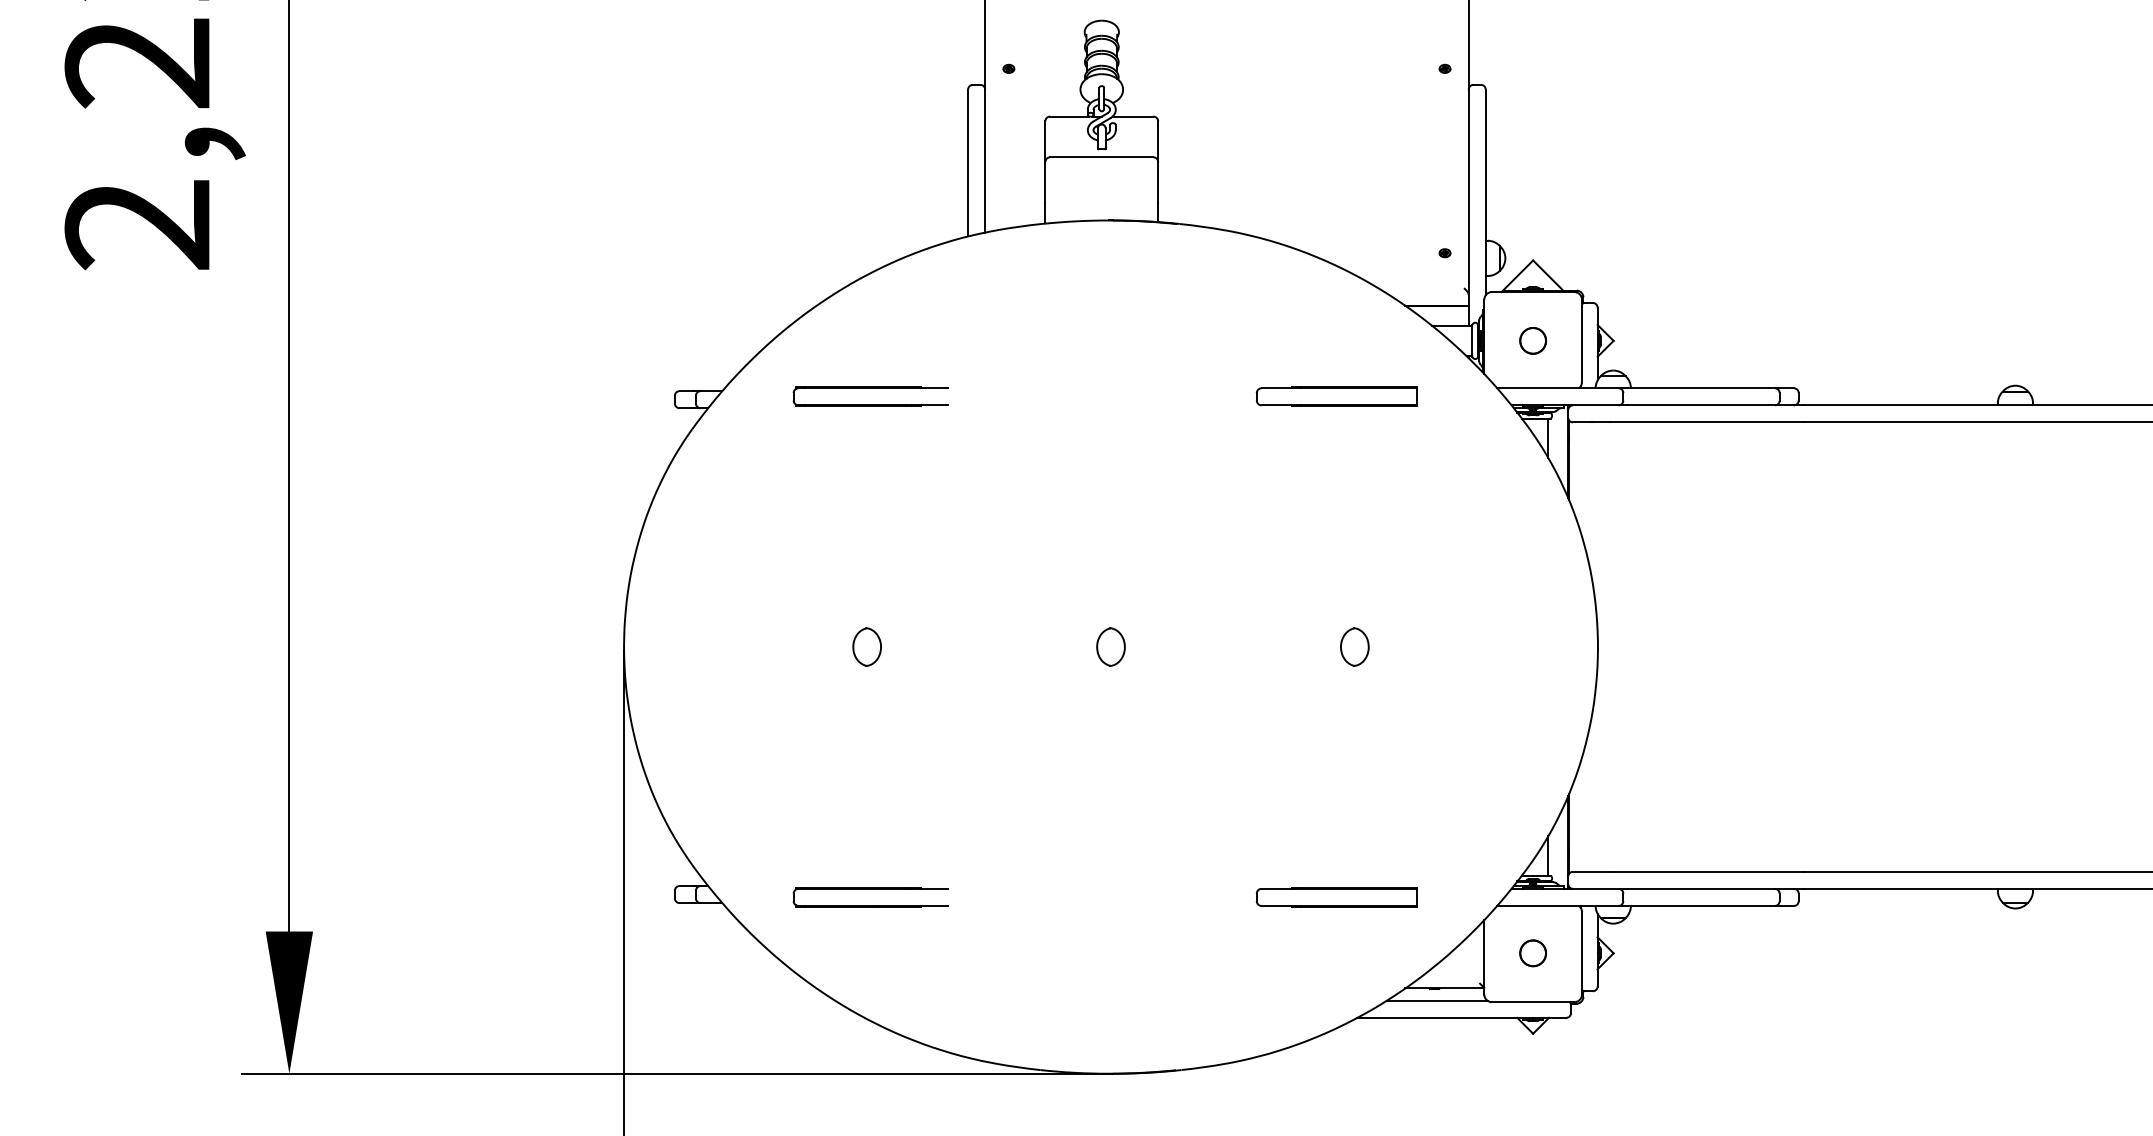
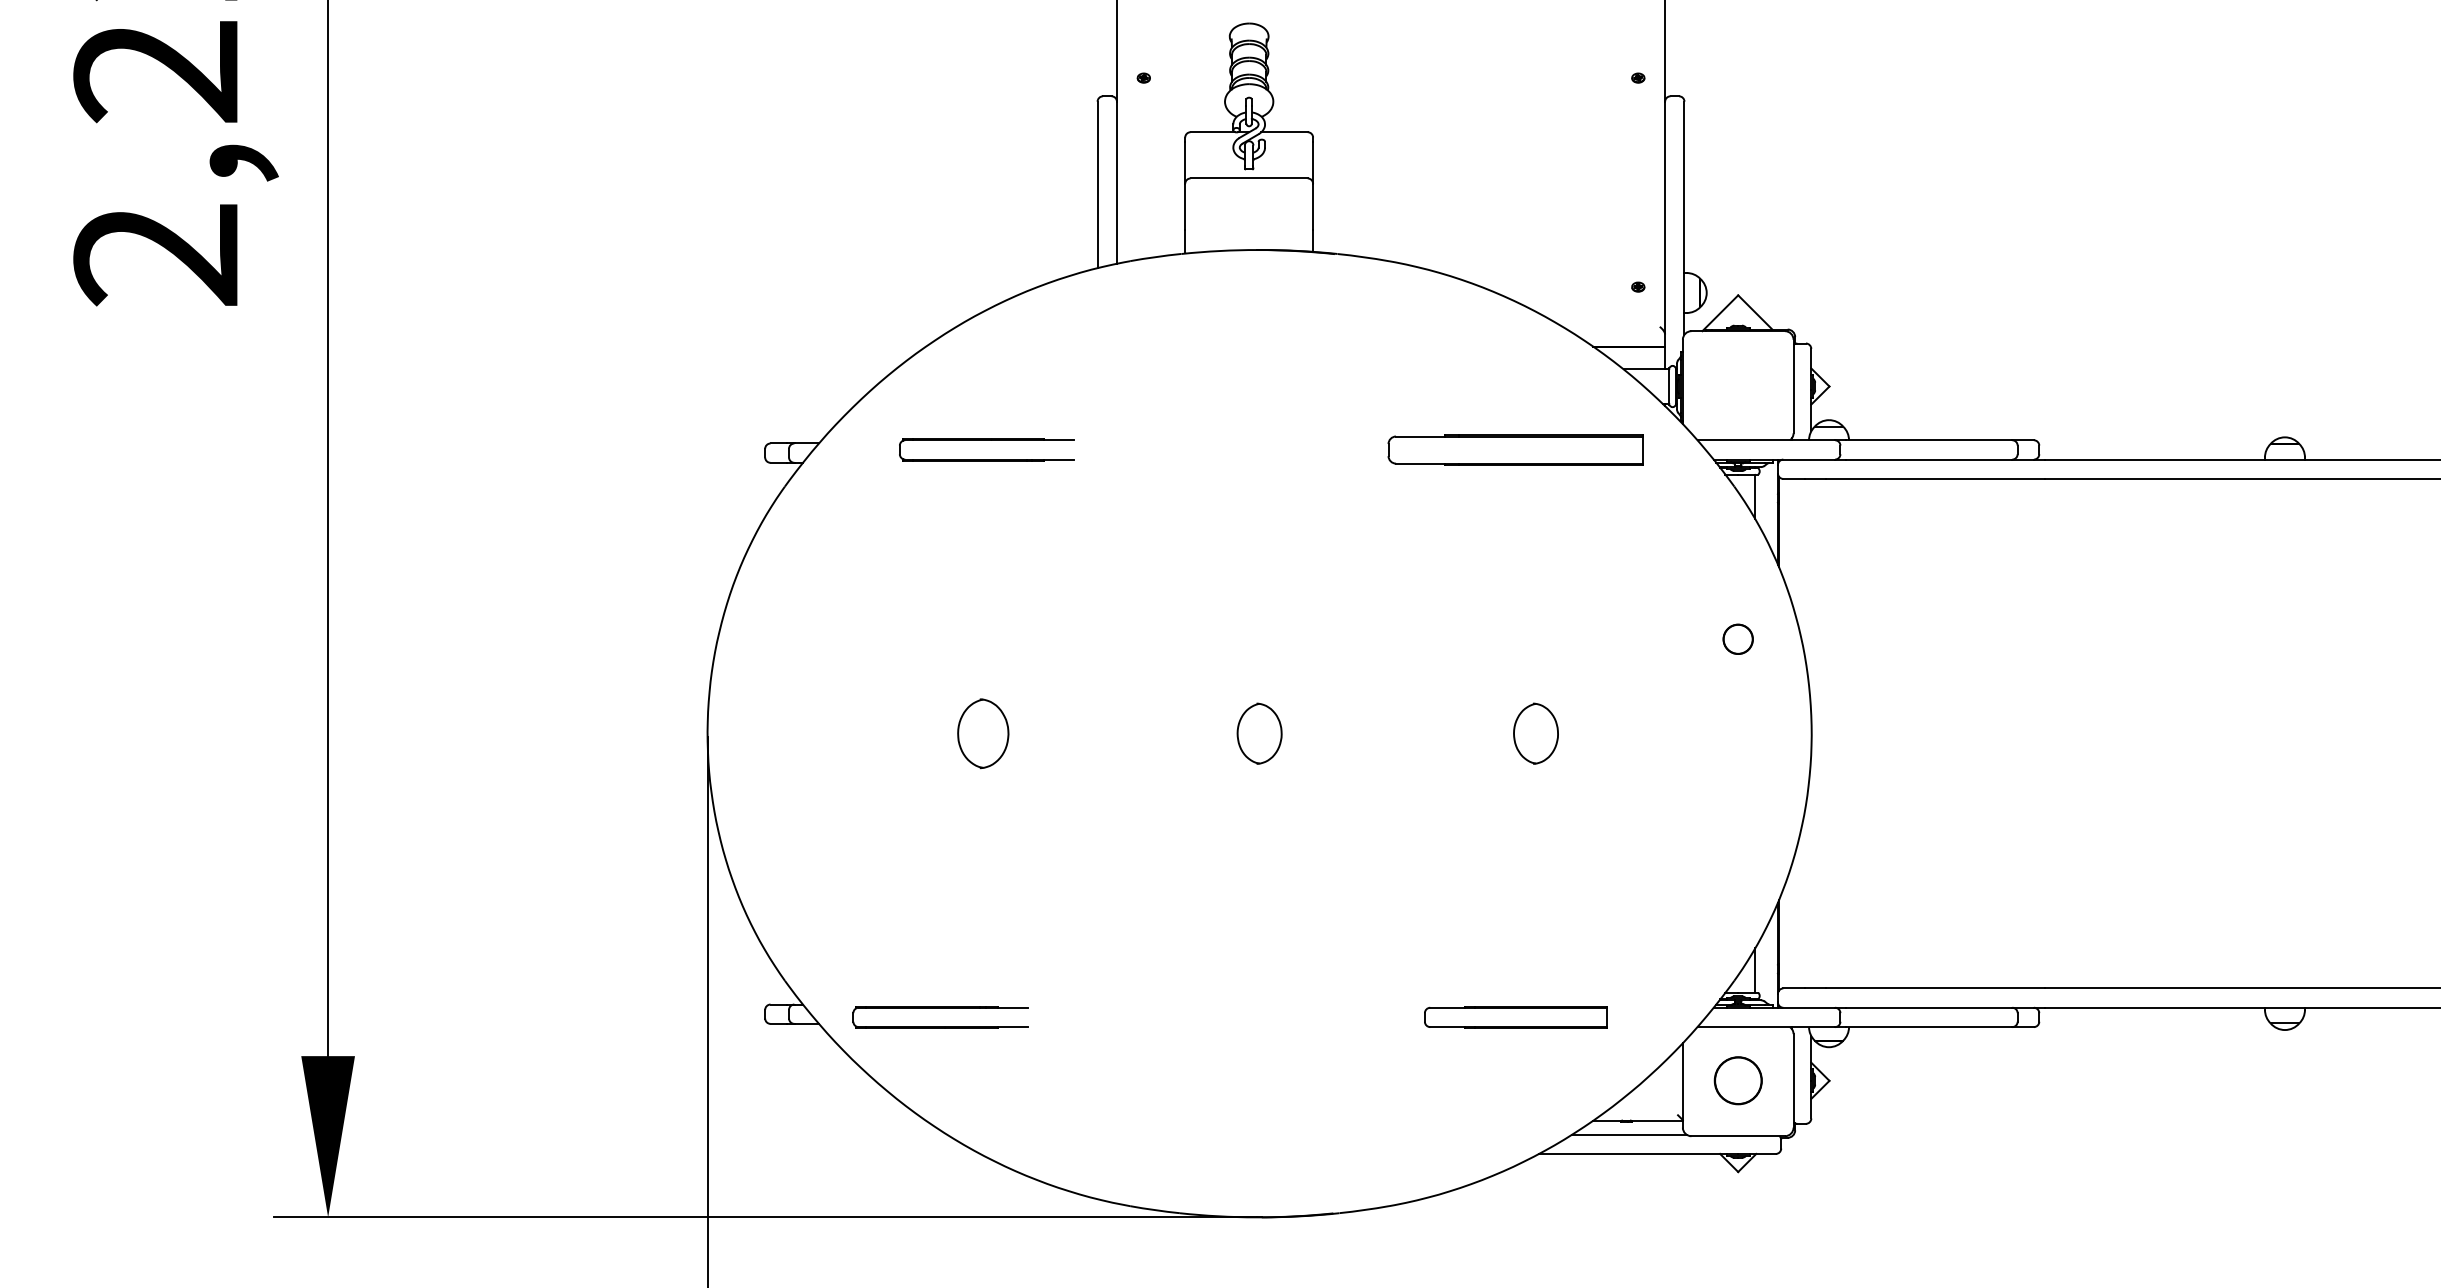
circle: (1532, 340) -> (1737, 638), moved
part: (1336, 396) -> (1515, 449), size x1.4
part: (866, 646) -> (982, 732), size x1.6
part: (1110, 646) -> (1259, 732), size x1.4
part: (1354, 646) -> (1535, 732), size x1.4
part: (870, 889) -> (940, 1008), moved
part: (1532, 953) -> (1737, 1081), size x1.6

